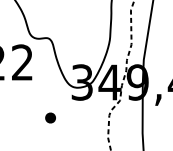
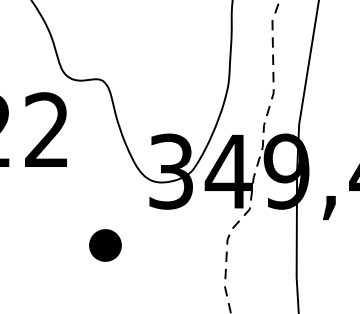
part: (50, 117) -> (105, 244), size x1.43

